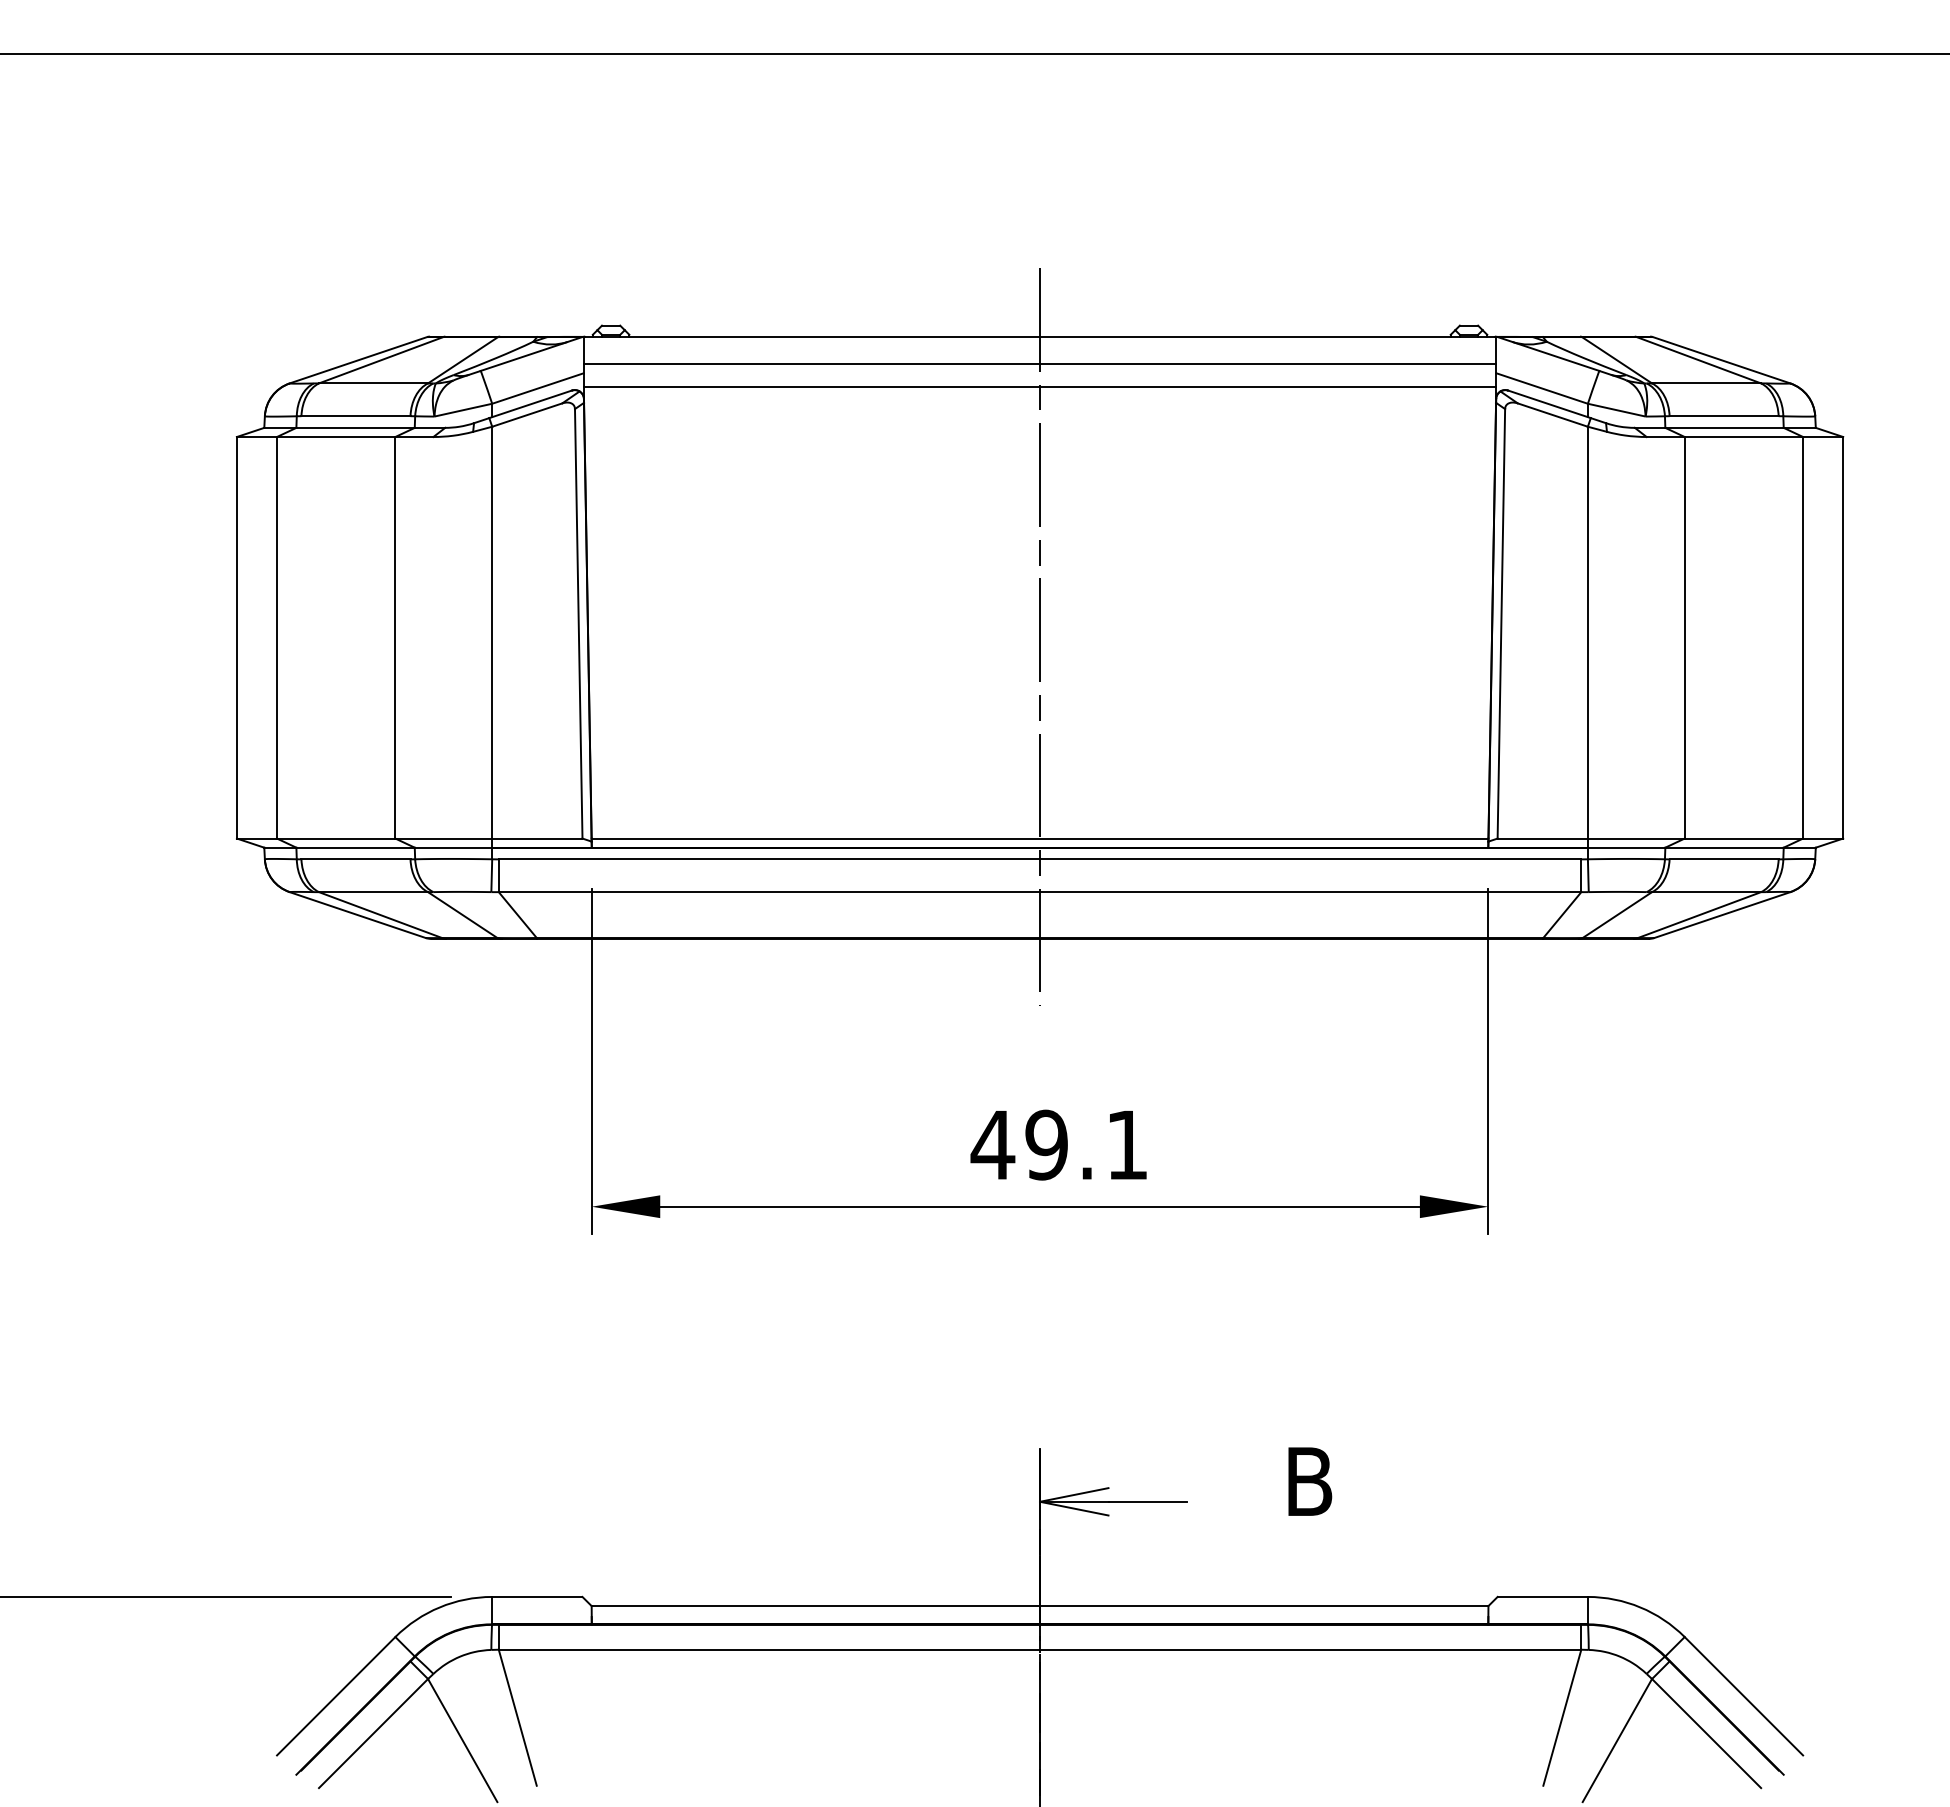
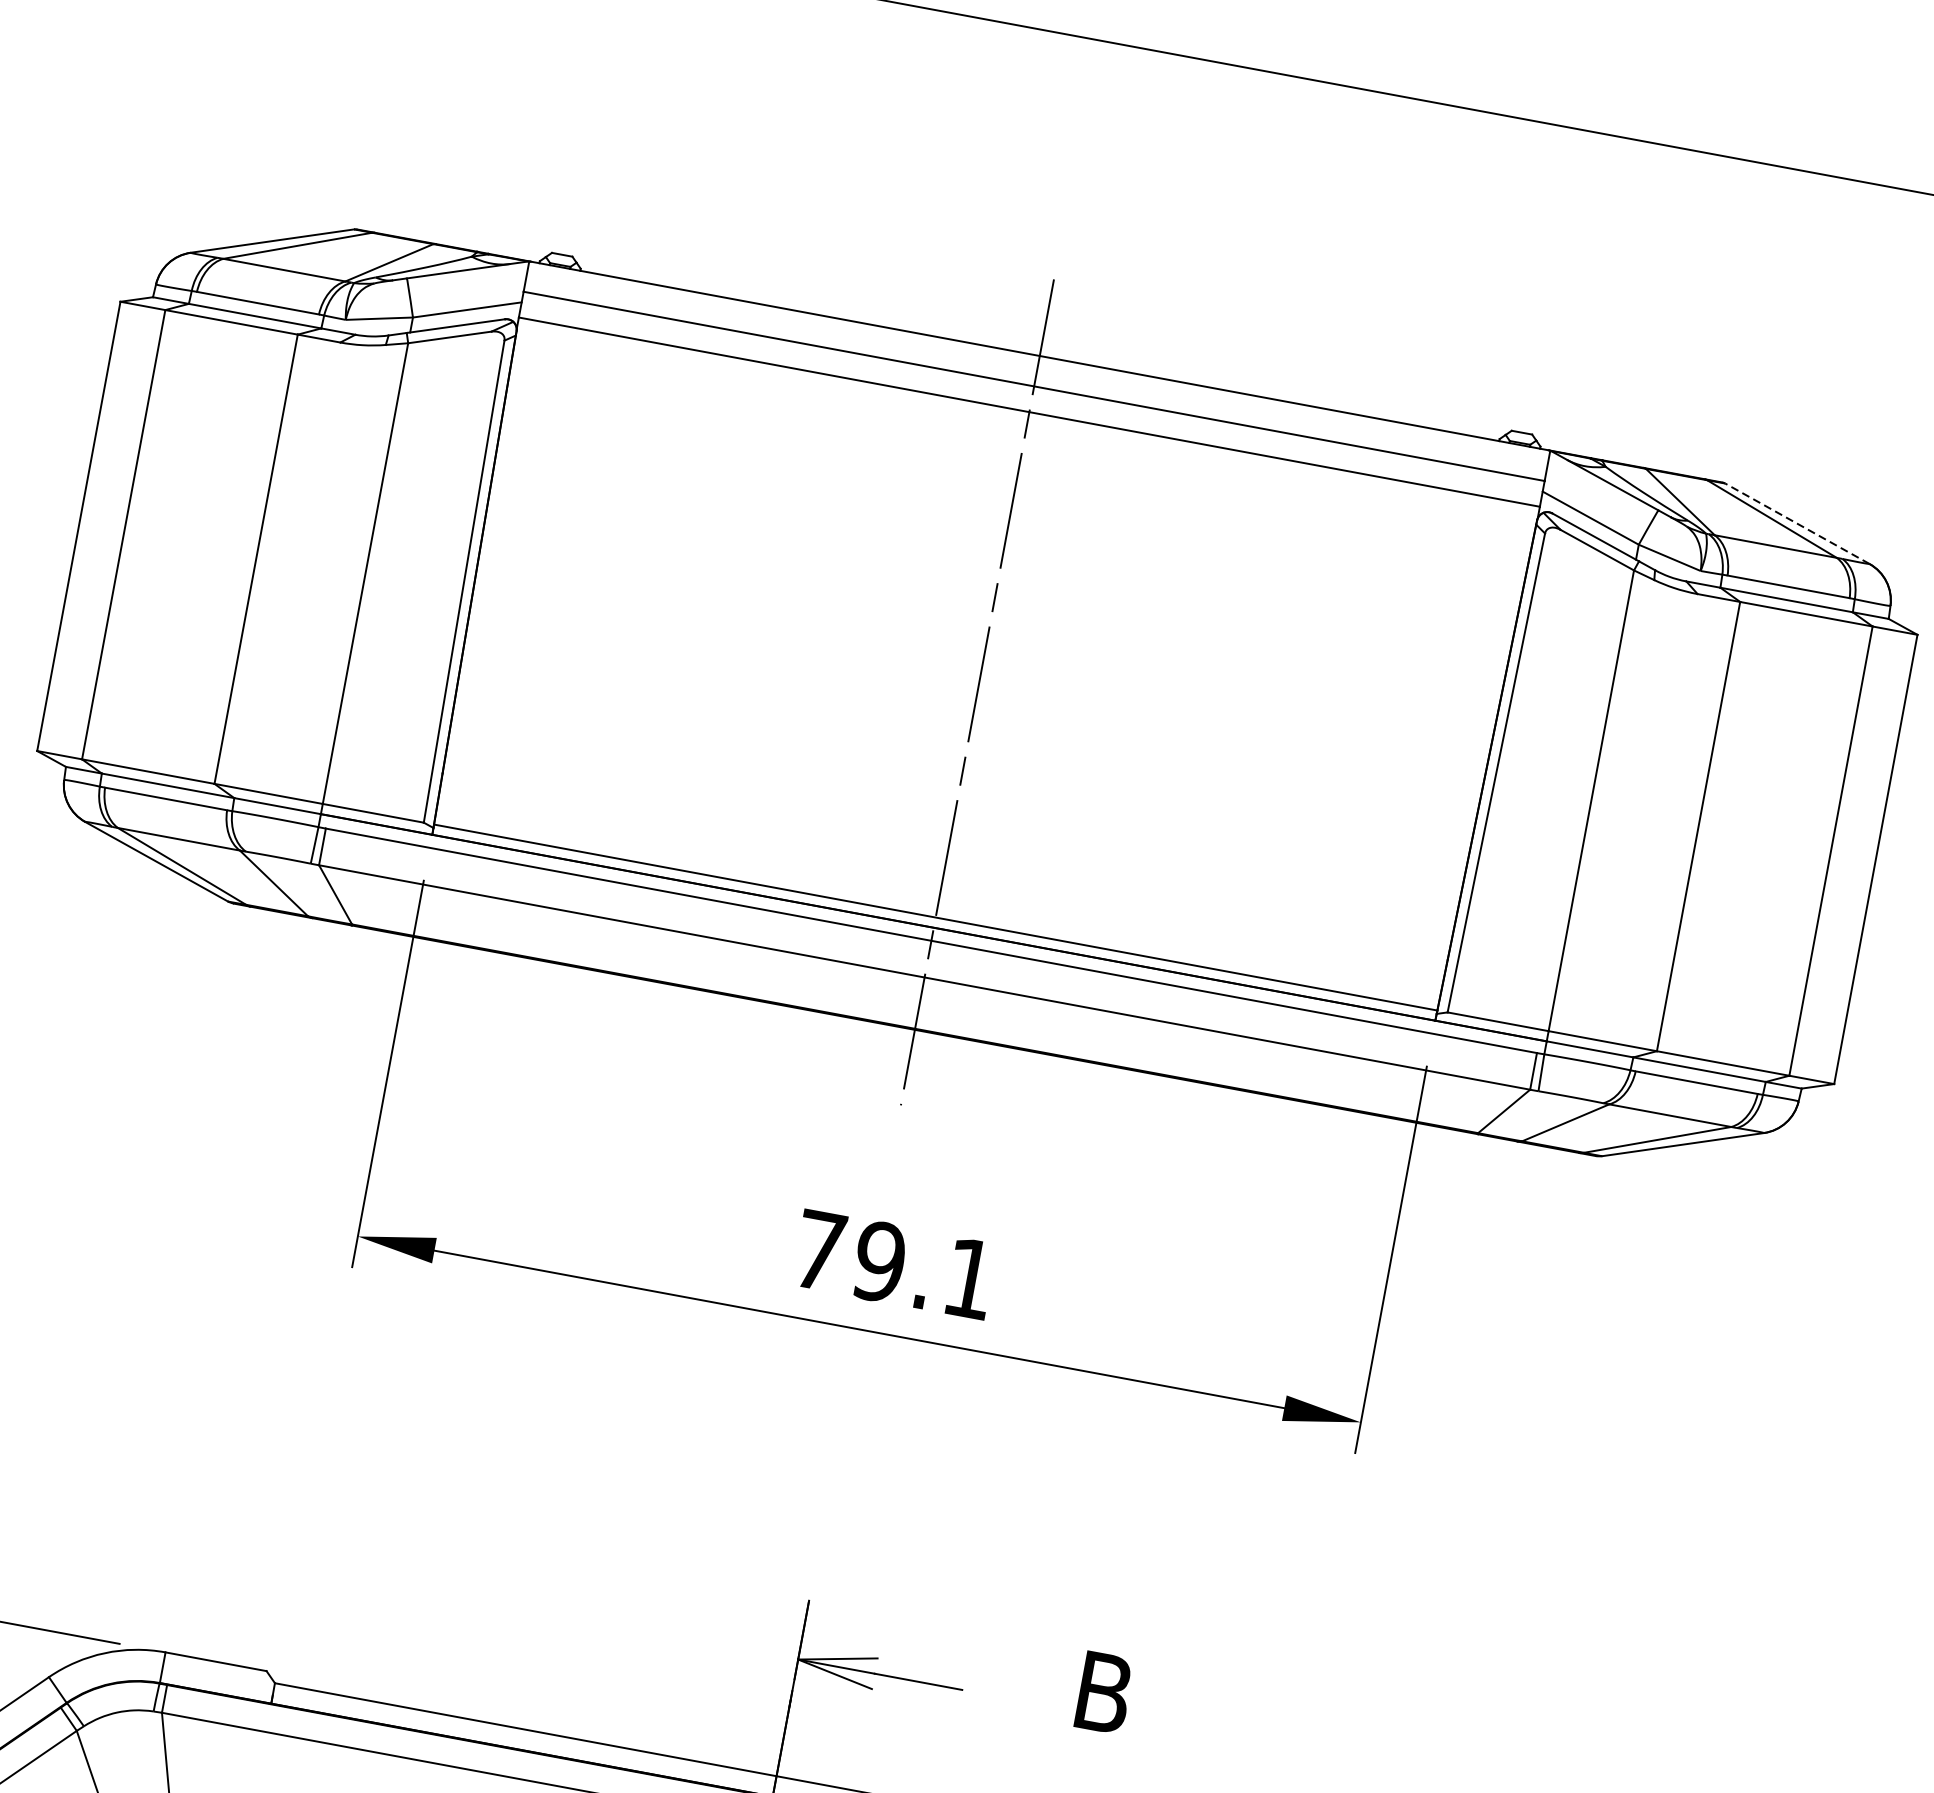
line: (1721, 360) -> (1797, 524), solid -> dashed
text: (992, 1144) -> (819, 1249), 49.1 -> 79.1

